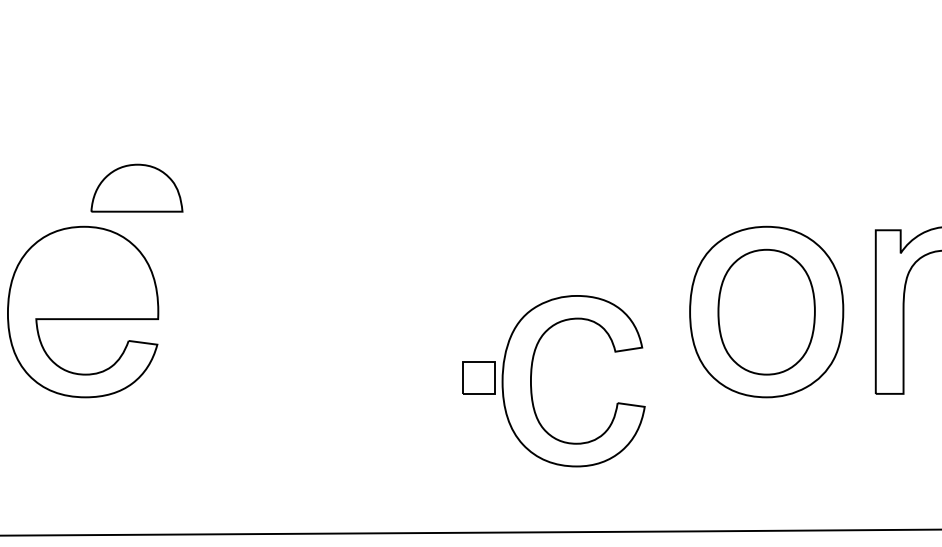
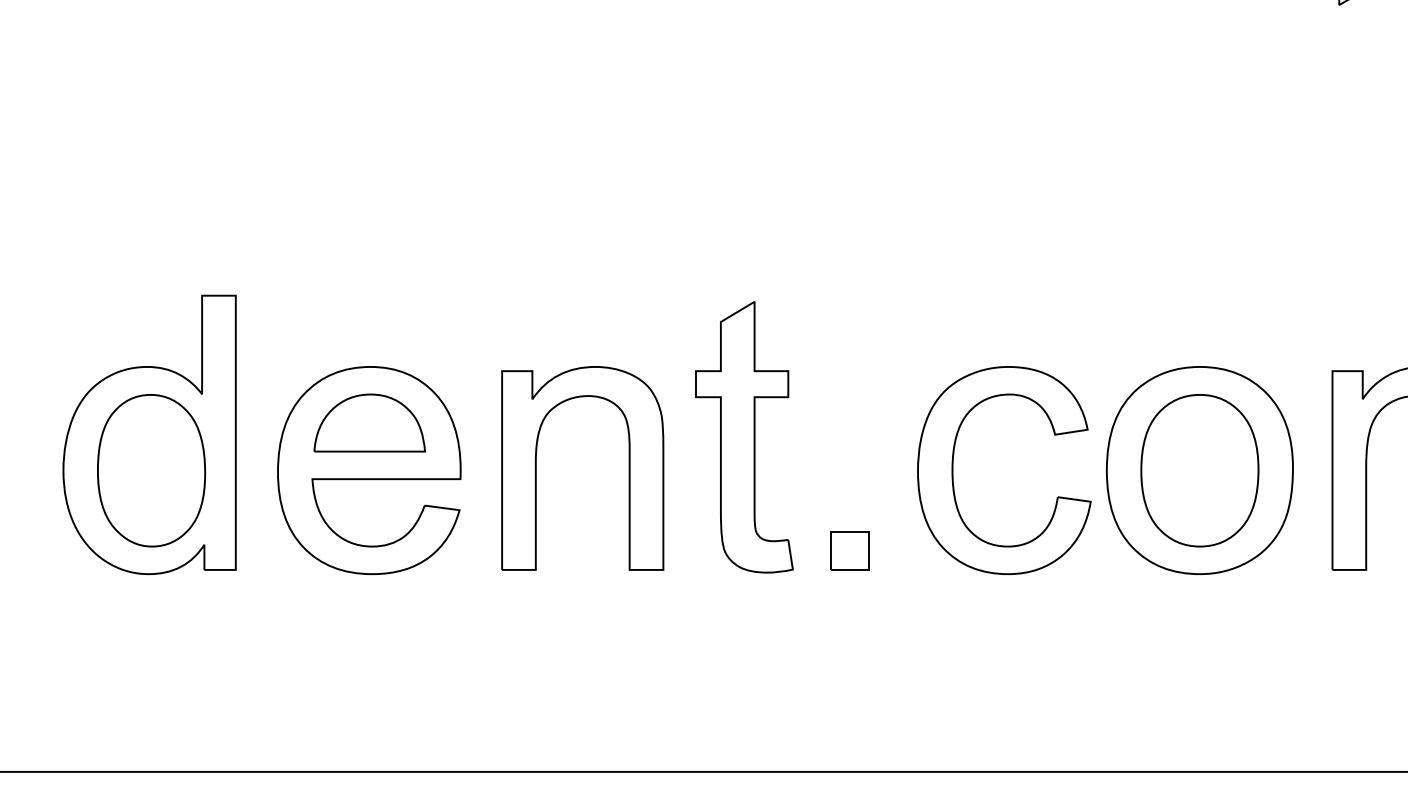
part: (136, 187) -> (369, 422), moved
part: (391, 284) -> (744, 437), added
part: (220, 310) -> (536, 468), added
part: (531, 381) -> (953, 470), moved

